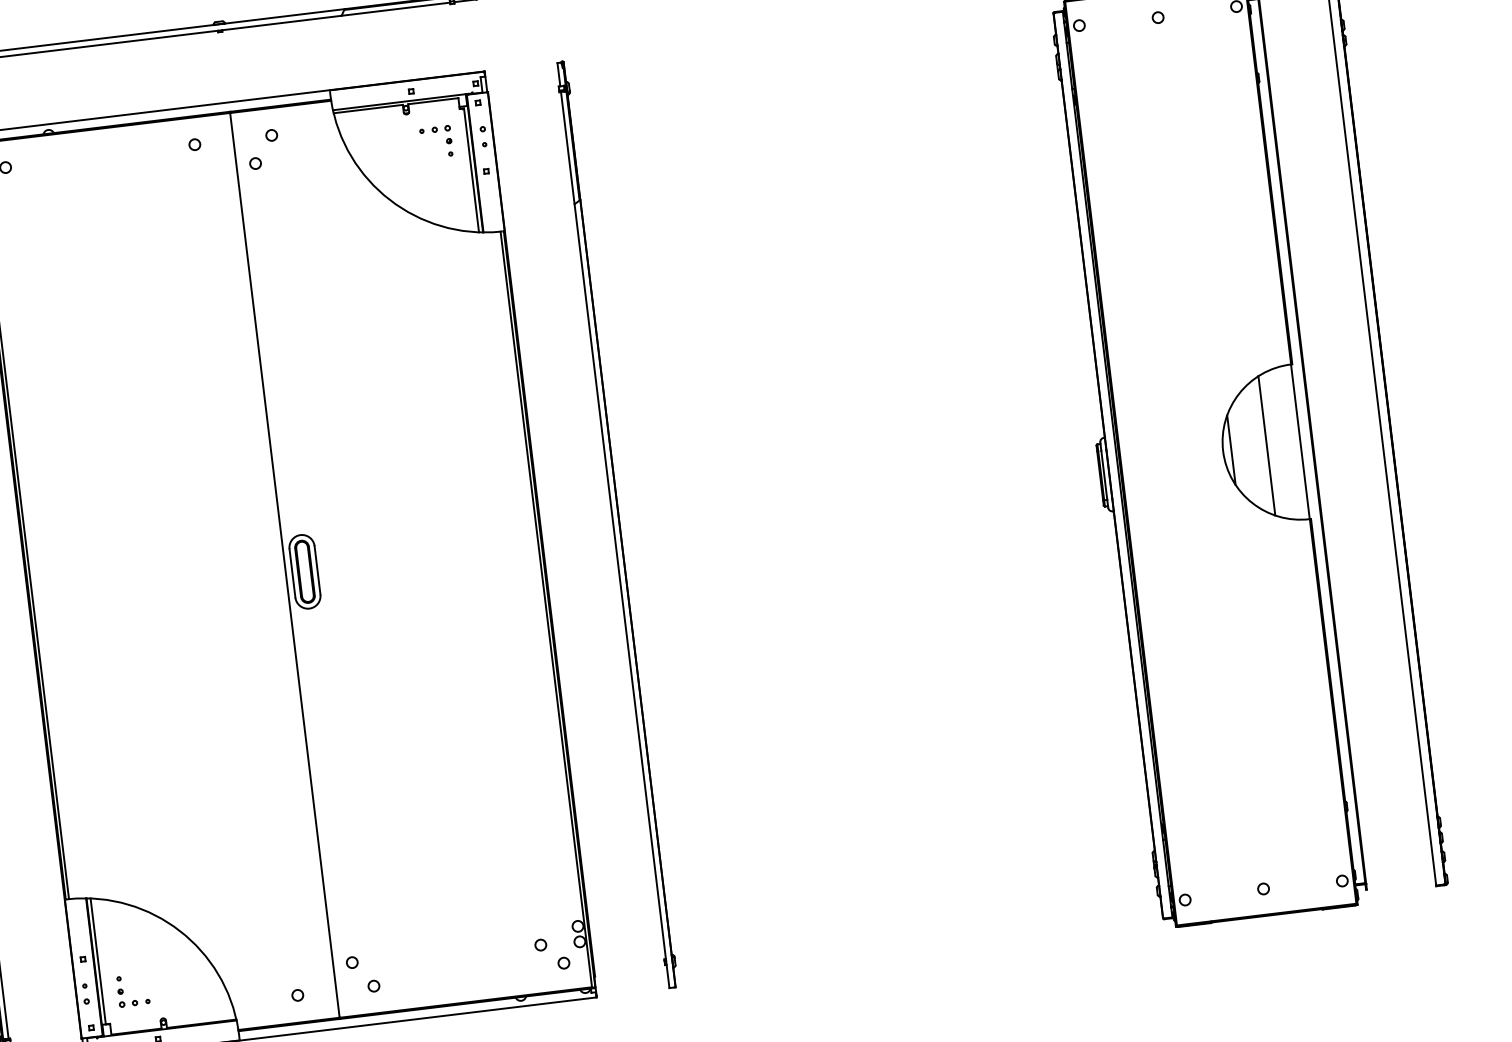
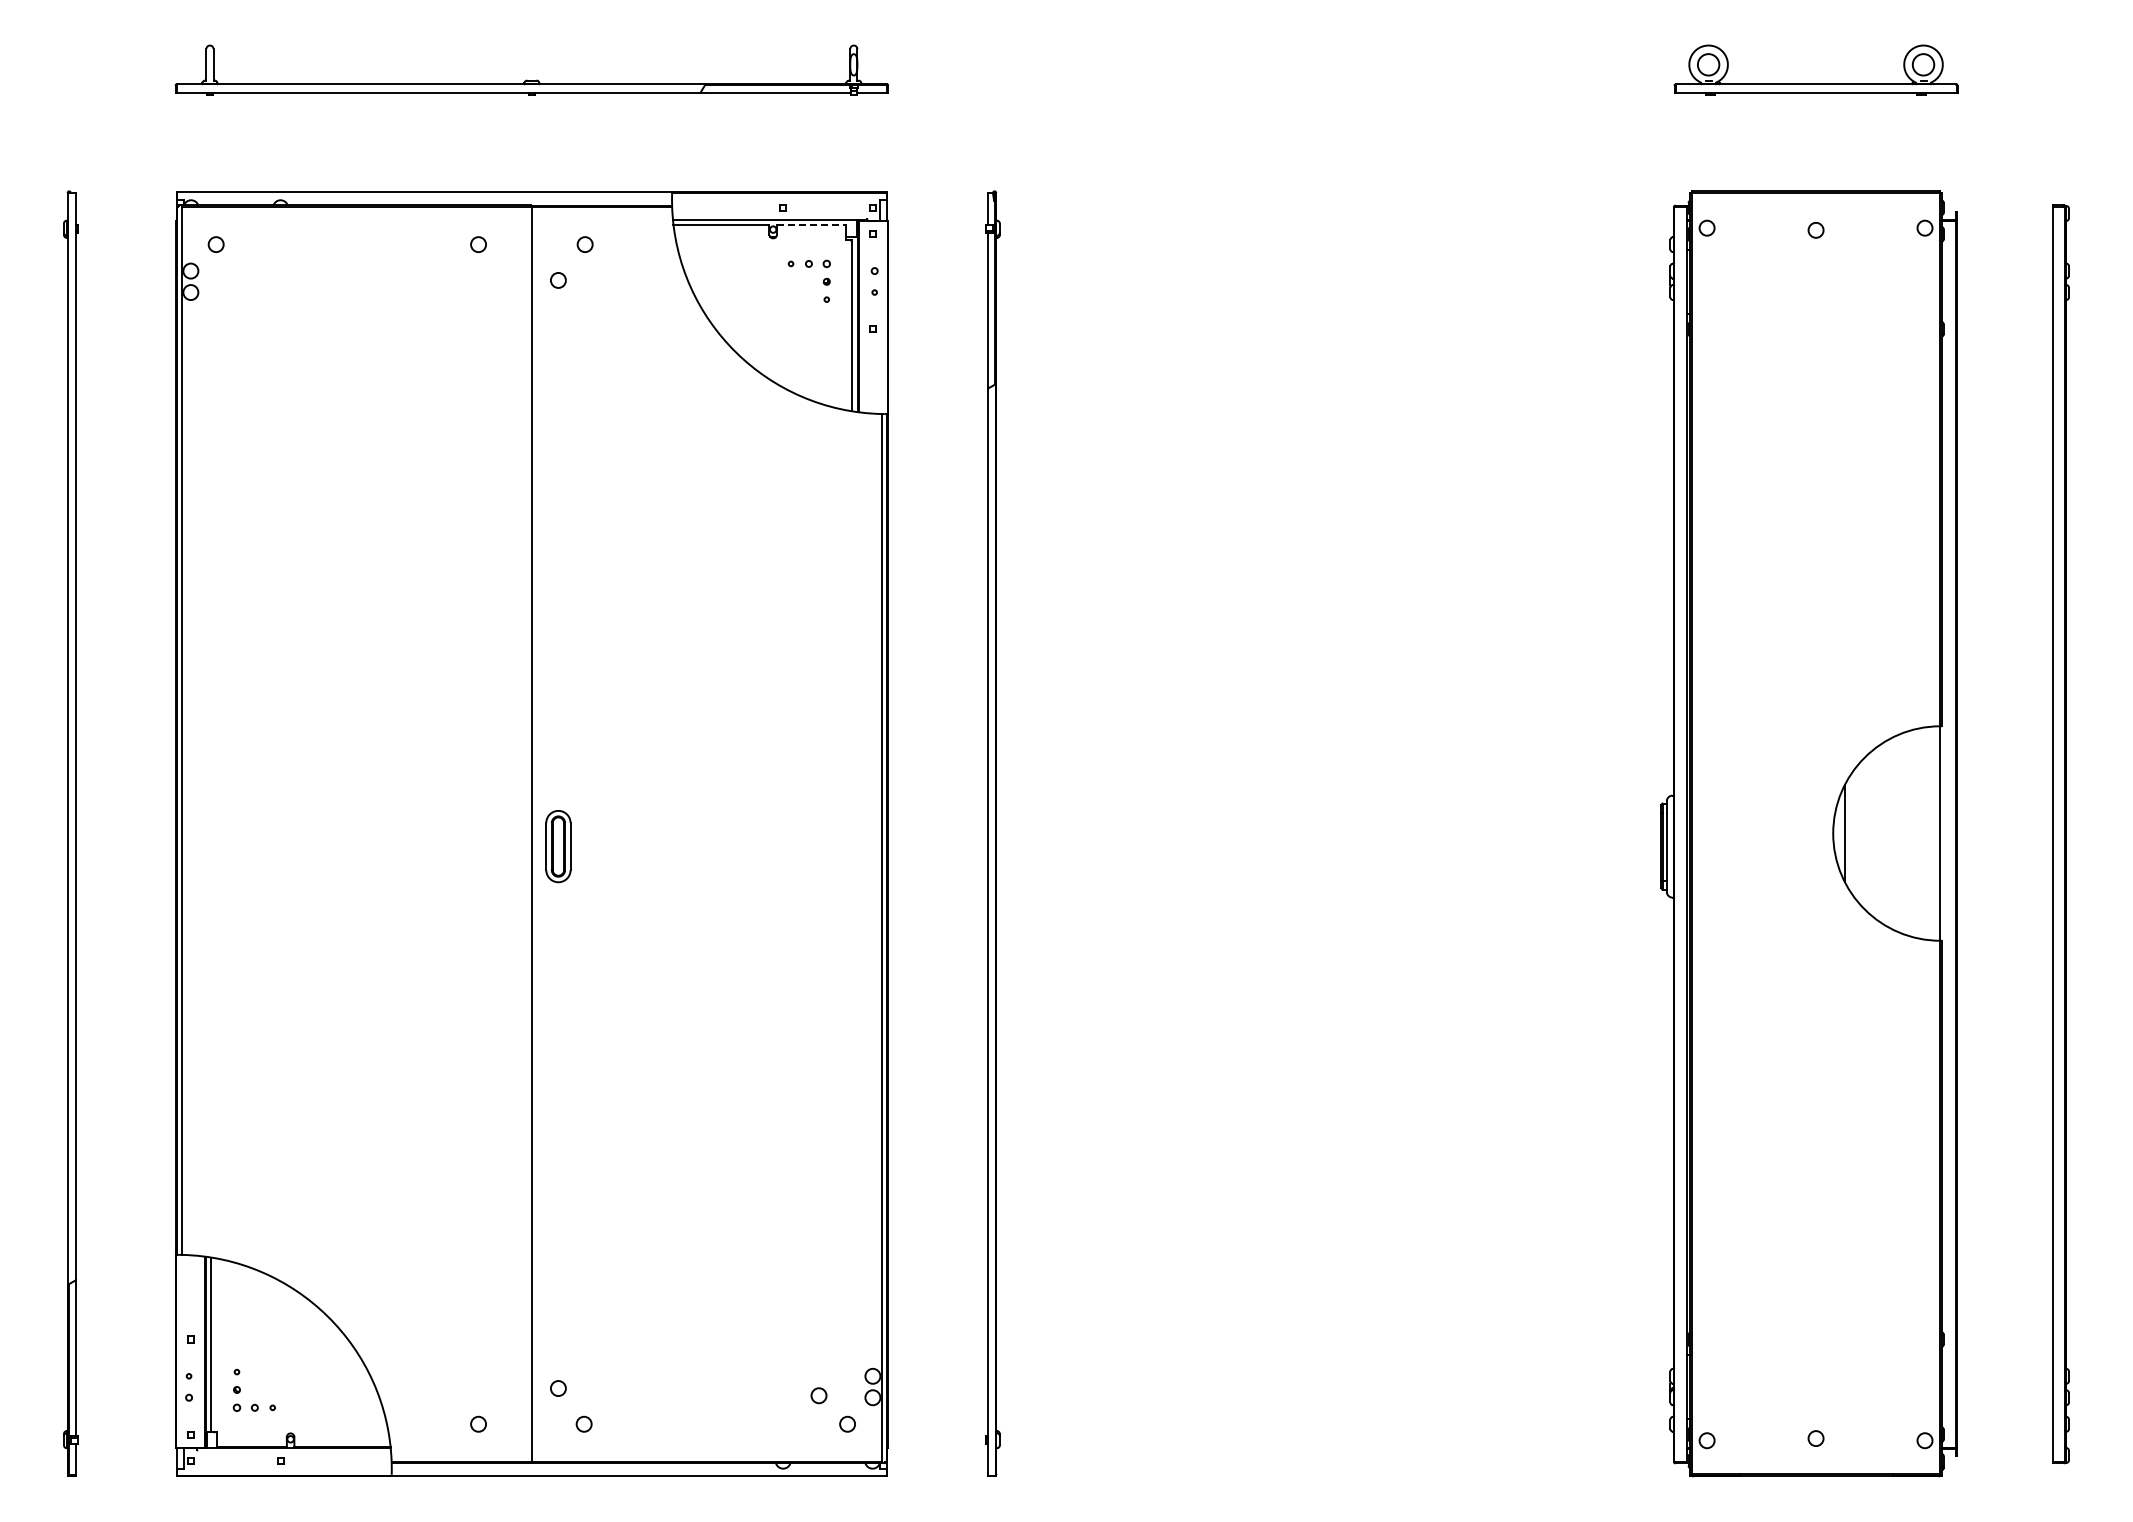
line: (433, 101) -> (811, 224), solid -> dashed
line: (1266, 445) -> (1893, 833), removed
part: (305, 571) -> (558, 846), size x0.7

